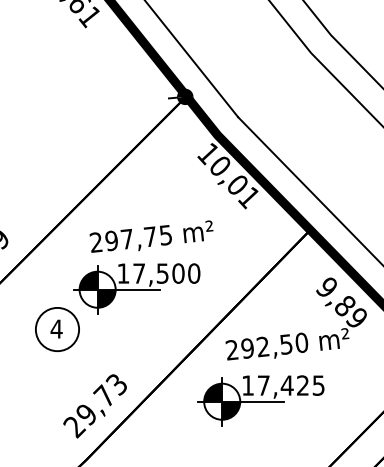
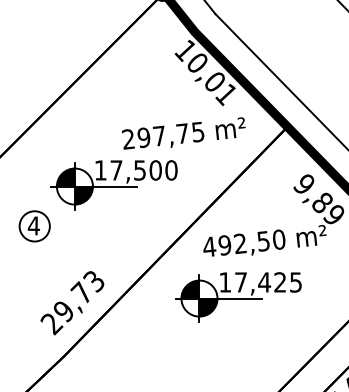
text: (151, 236) -> (183, 133), moved
circle: (57, 329) -> (34, 226), size x0.7
text: (232, 350) -> (209, 247), 292,50 -> 492,50

